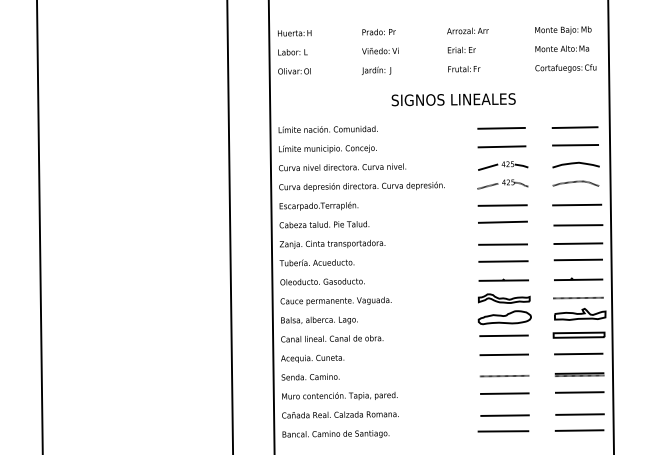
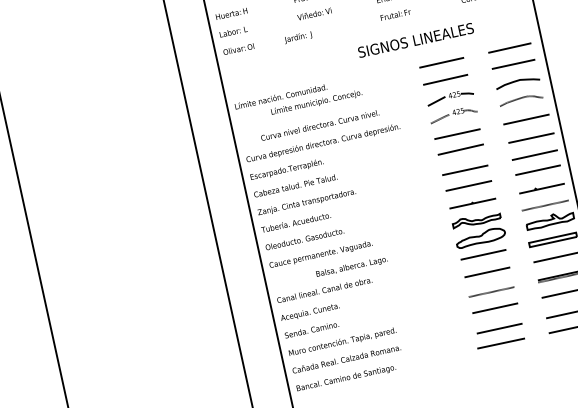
text: (376, 70) -> (298, 37), moved
text: (453, 99) -> (415, 40), moved
text: (327, 148) -> (316, 102), moved
text: (342, 167) -> (320, 125), moved
text: (319, 320) -> (352, 266), moved

